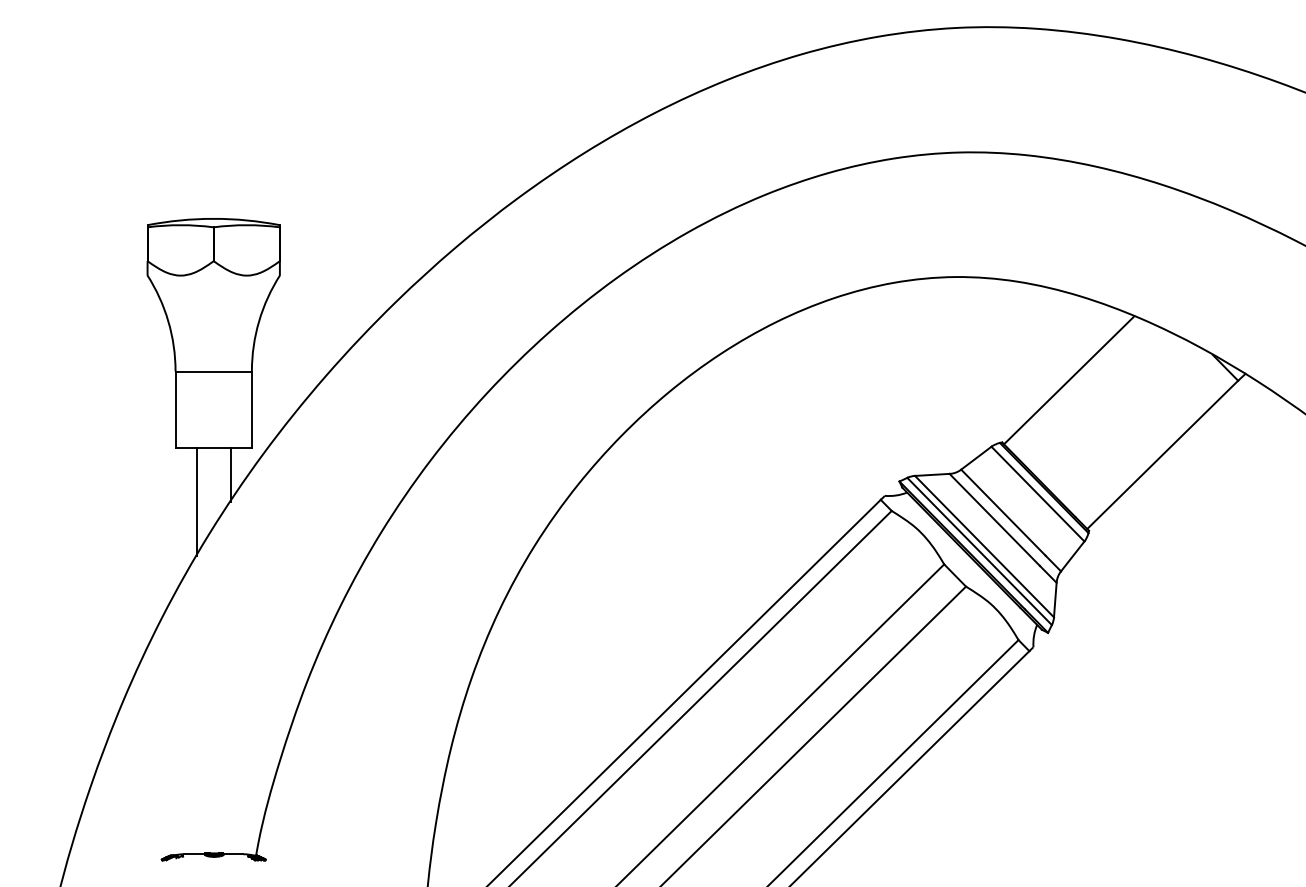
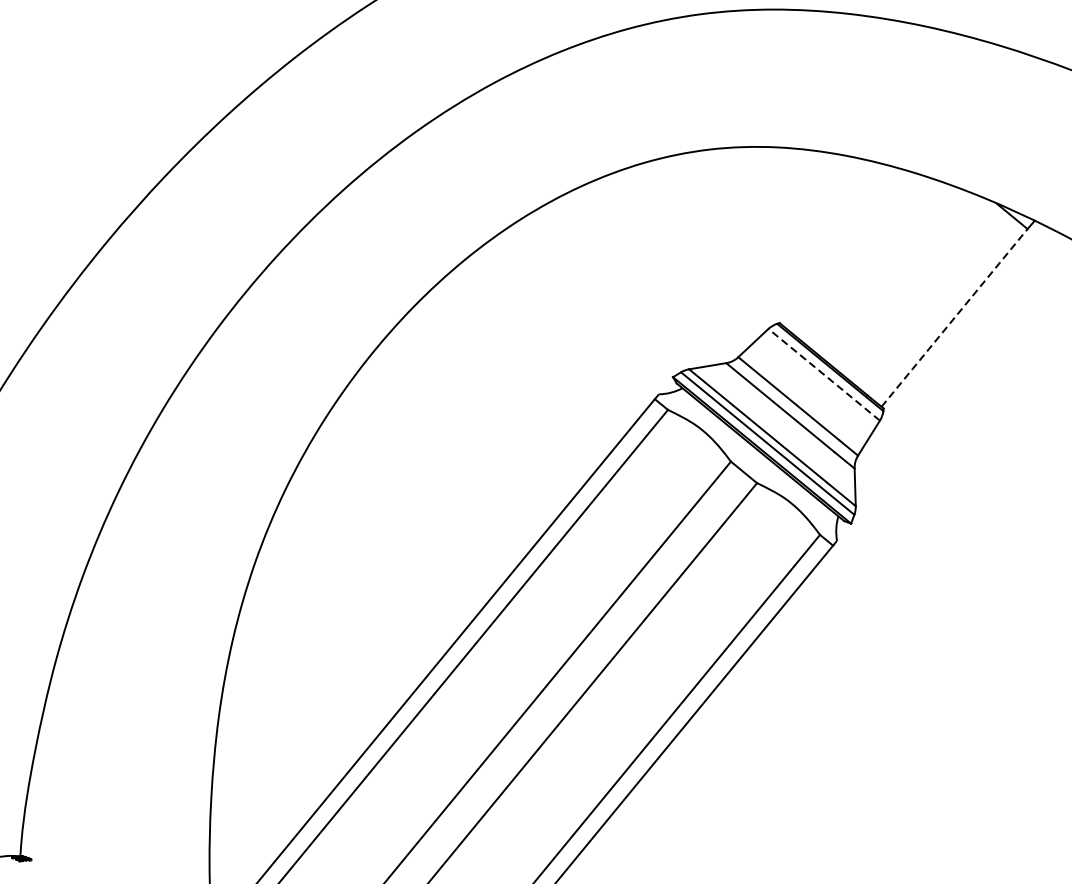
line: (1069, 380) -> (845, 248), removed
line: (1162, 454) -> (954, 317), solid -> dashed
line: (1037, 493) -> (823, 374), solid -> dashed

